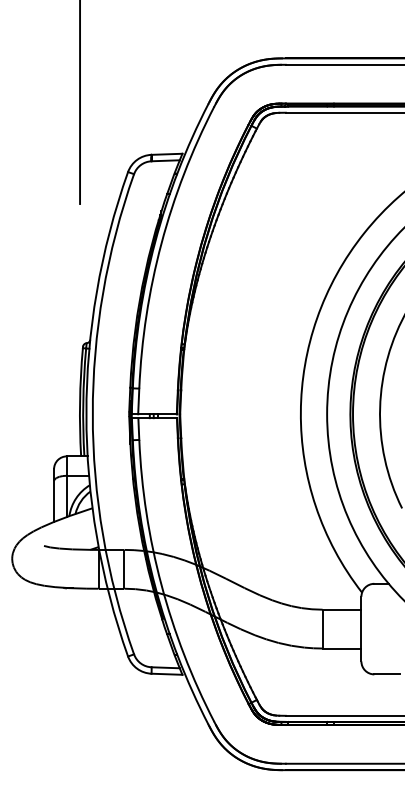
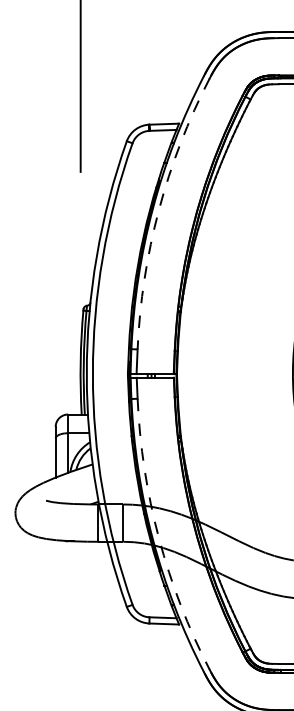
arc: (161, 243) -> (158, 209), solid -> dashed
arc: (161, 585) -> (158, 538), solid -> dashed

